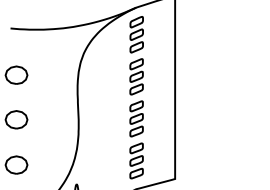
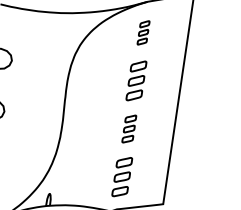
part: (136, 34) -> (143, 32), size x0.6
part: (136, 118) -> (129, 128), size x0.7

